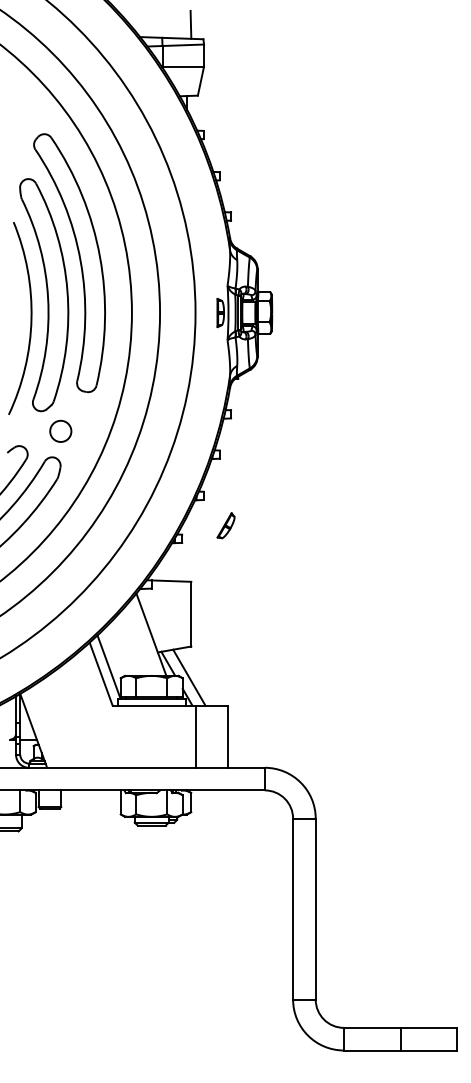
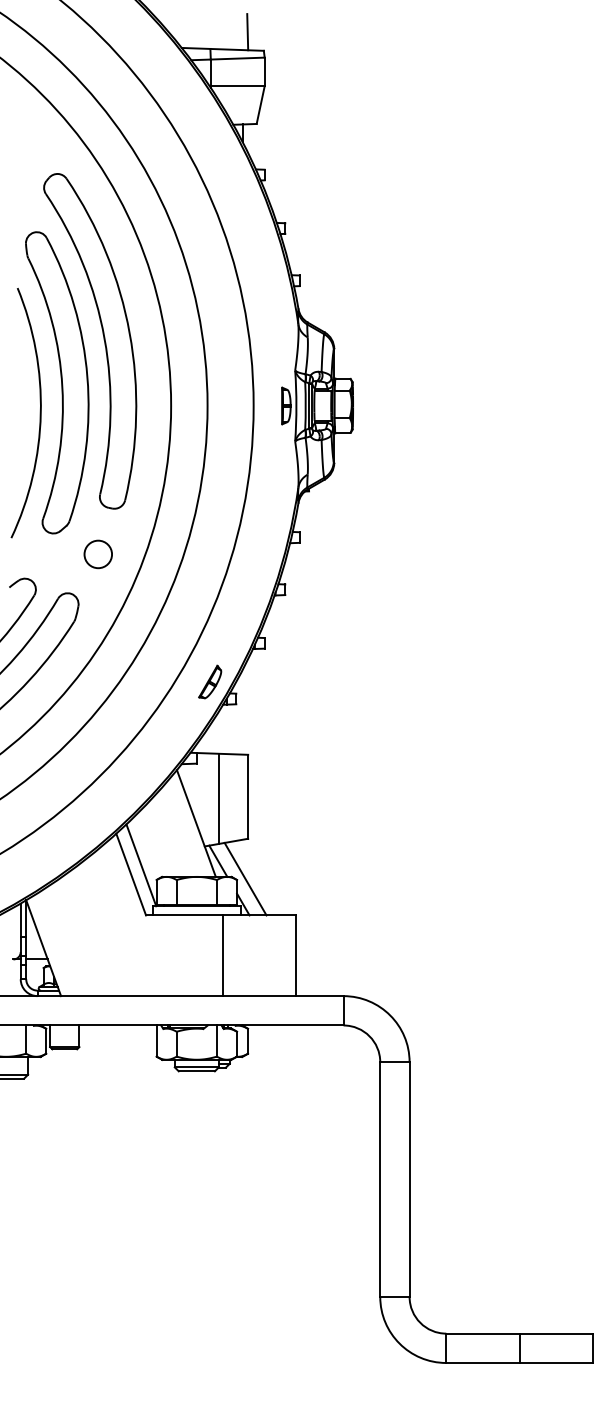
circle: (60, 430) -> (97, 553), moved
part: (225, 525) -> (209, 681), moved
line: (168, 615) -> (218, 798), added
line: (195, 736) -> (222, 955), moved

